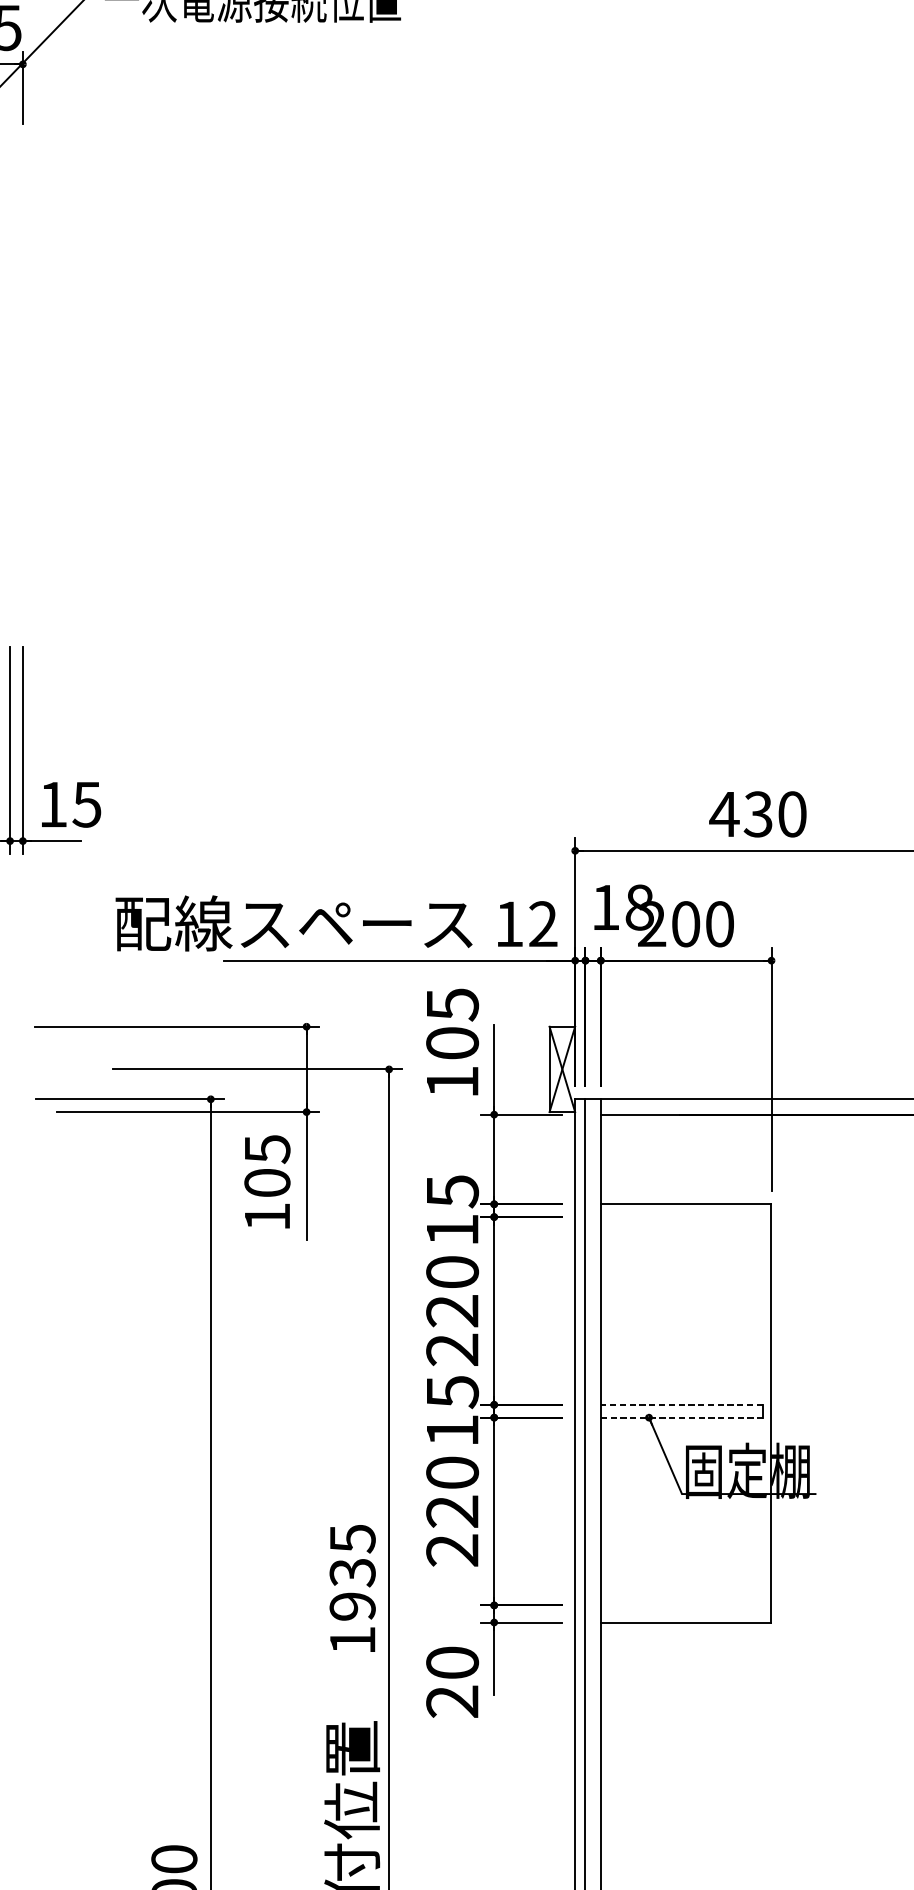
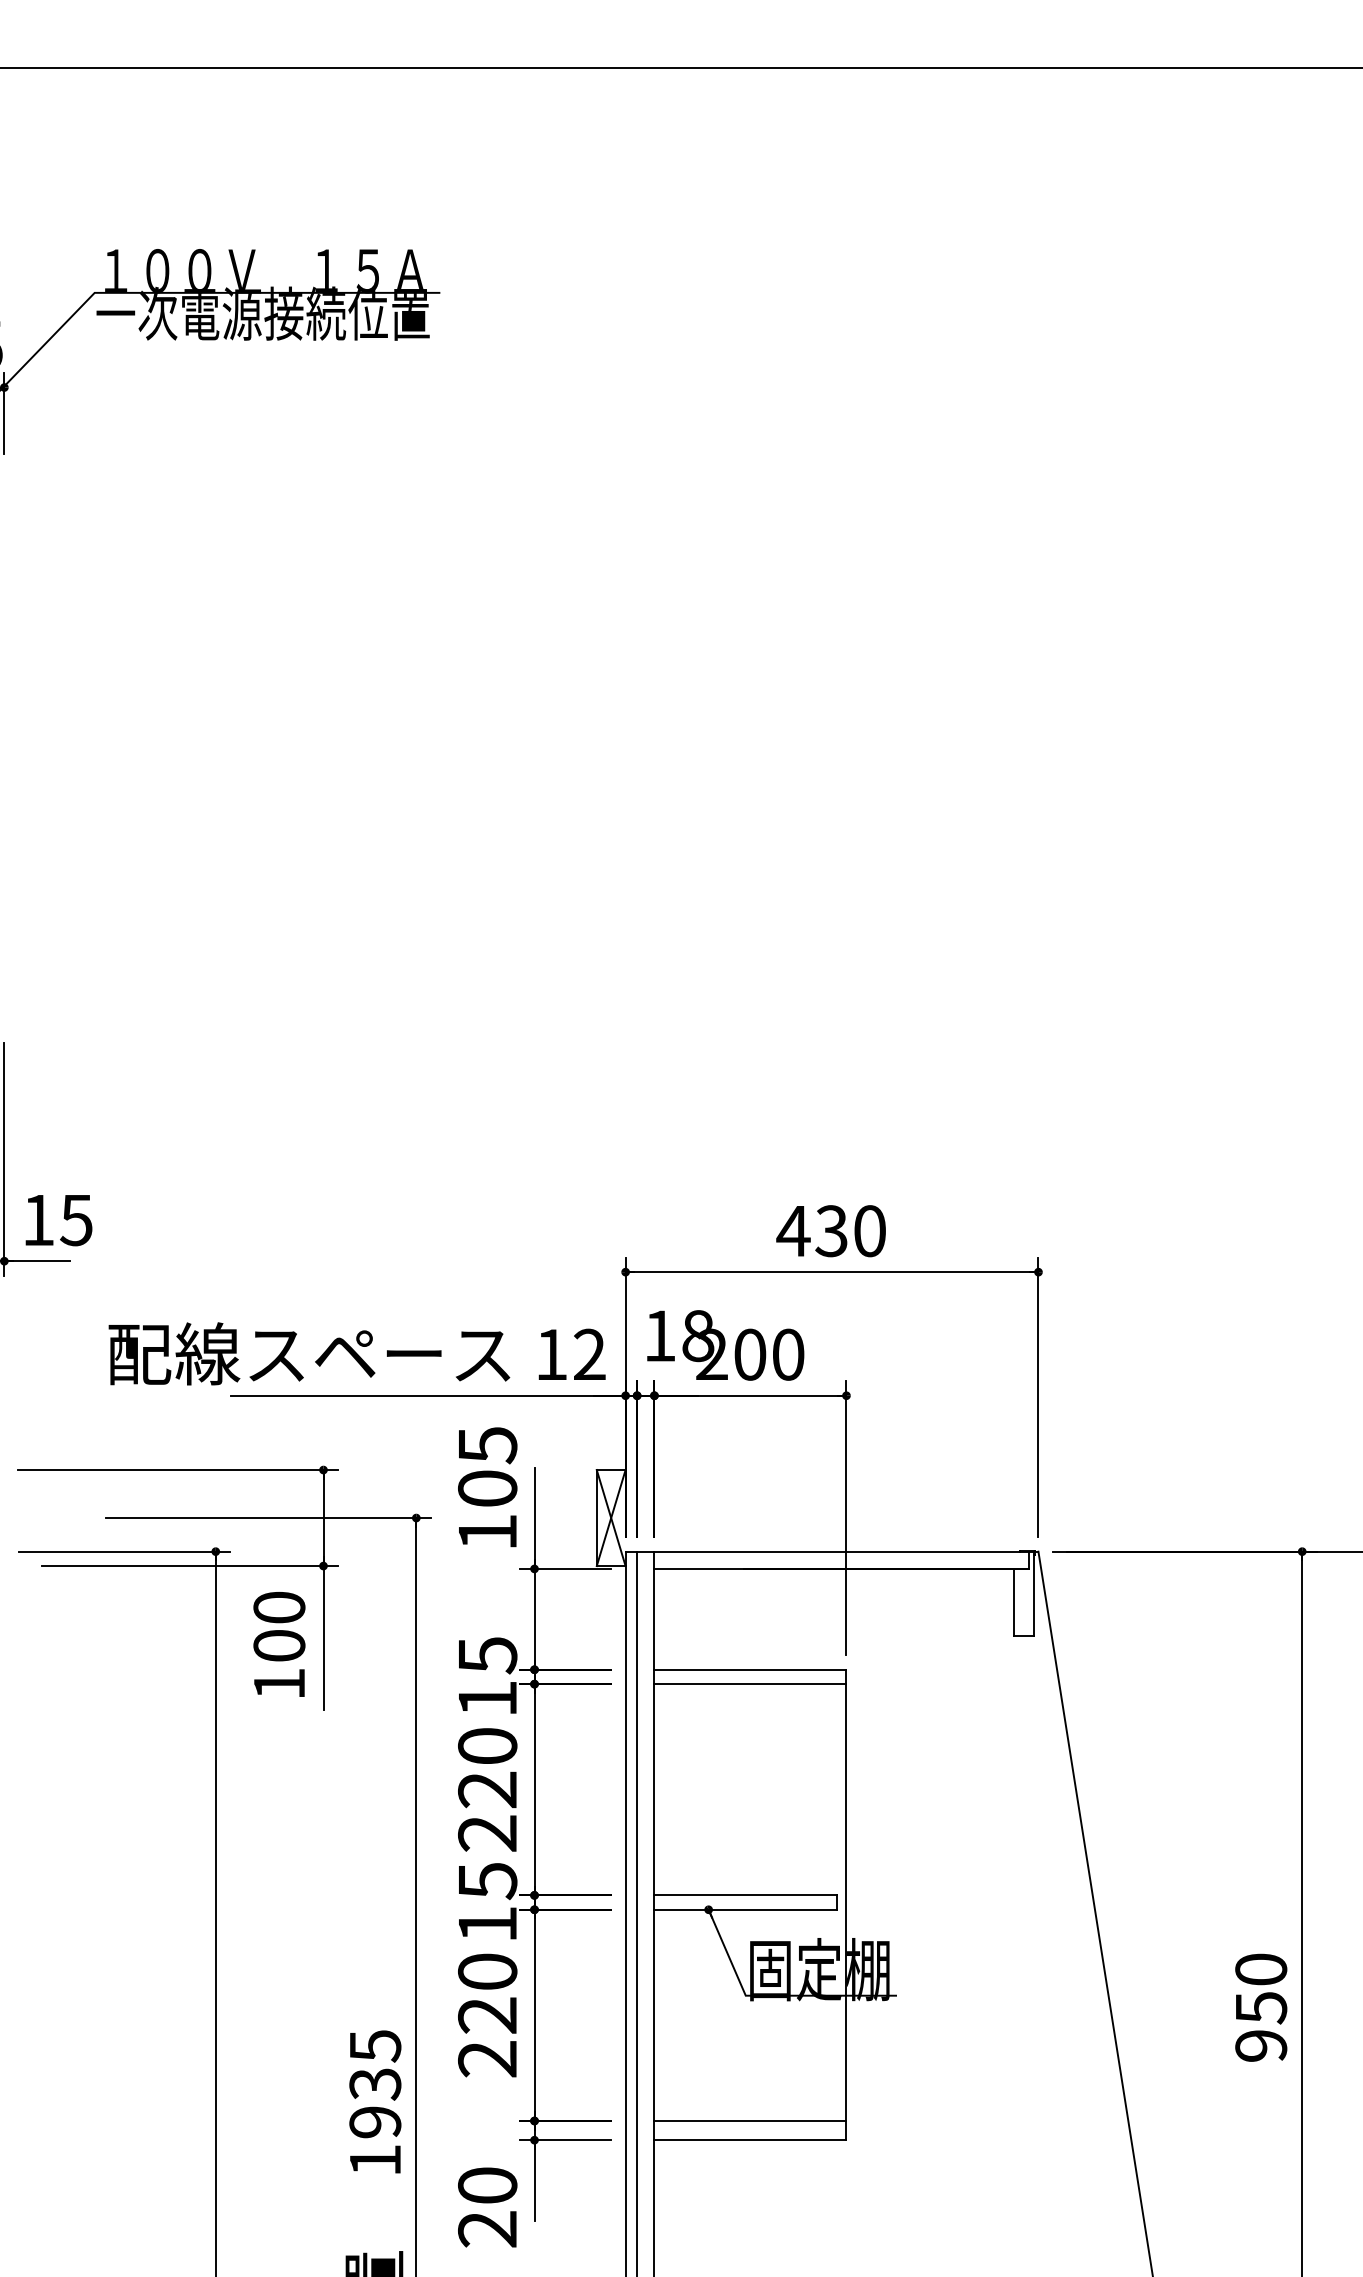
text: (267, 1148) -> (279, 1607), 105 -> 100
line: (686, 1217) -> (750, 1684), added
line: (681, 1404) -> (745, 1895), dashed -> solid
line: (682, 1417) -> (746, 1909), dashed -> solid
line: (686, 1604) -> (750, 2120), added

